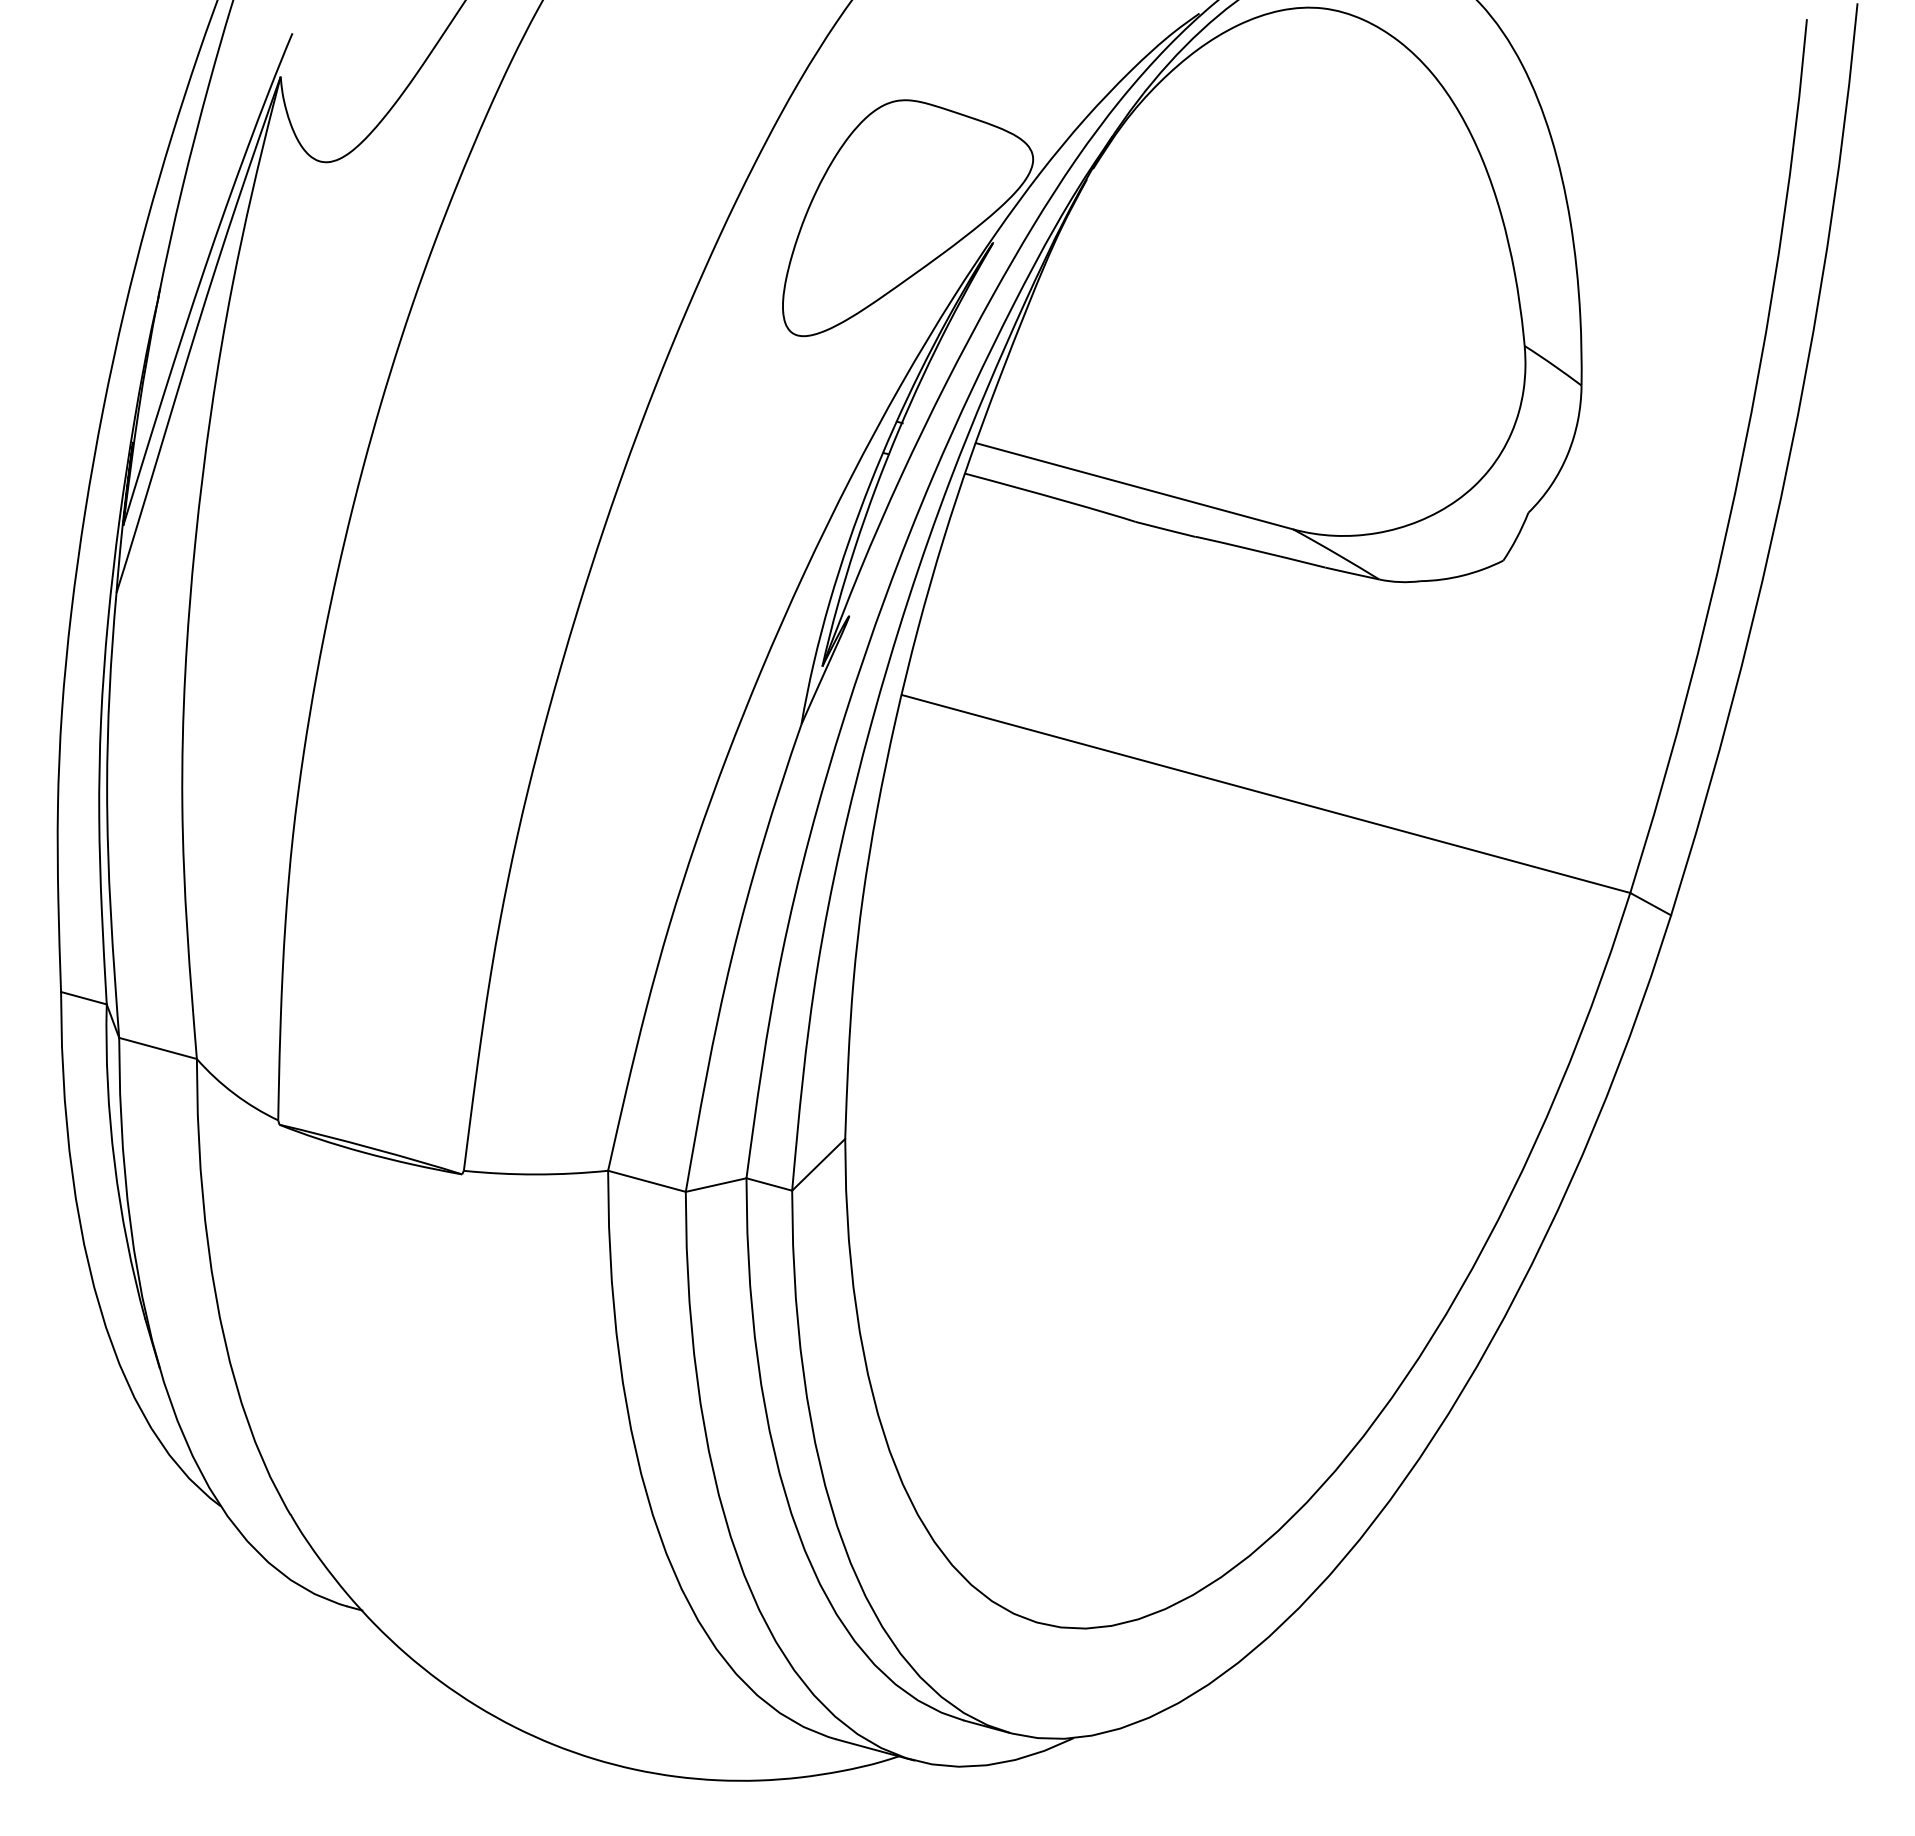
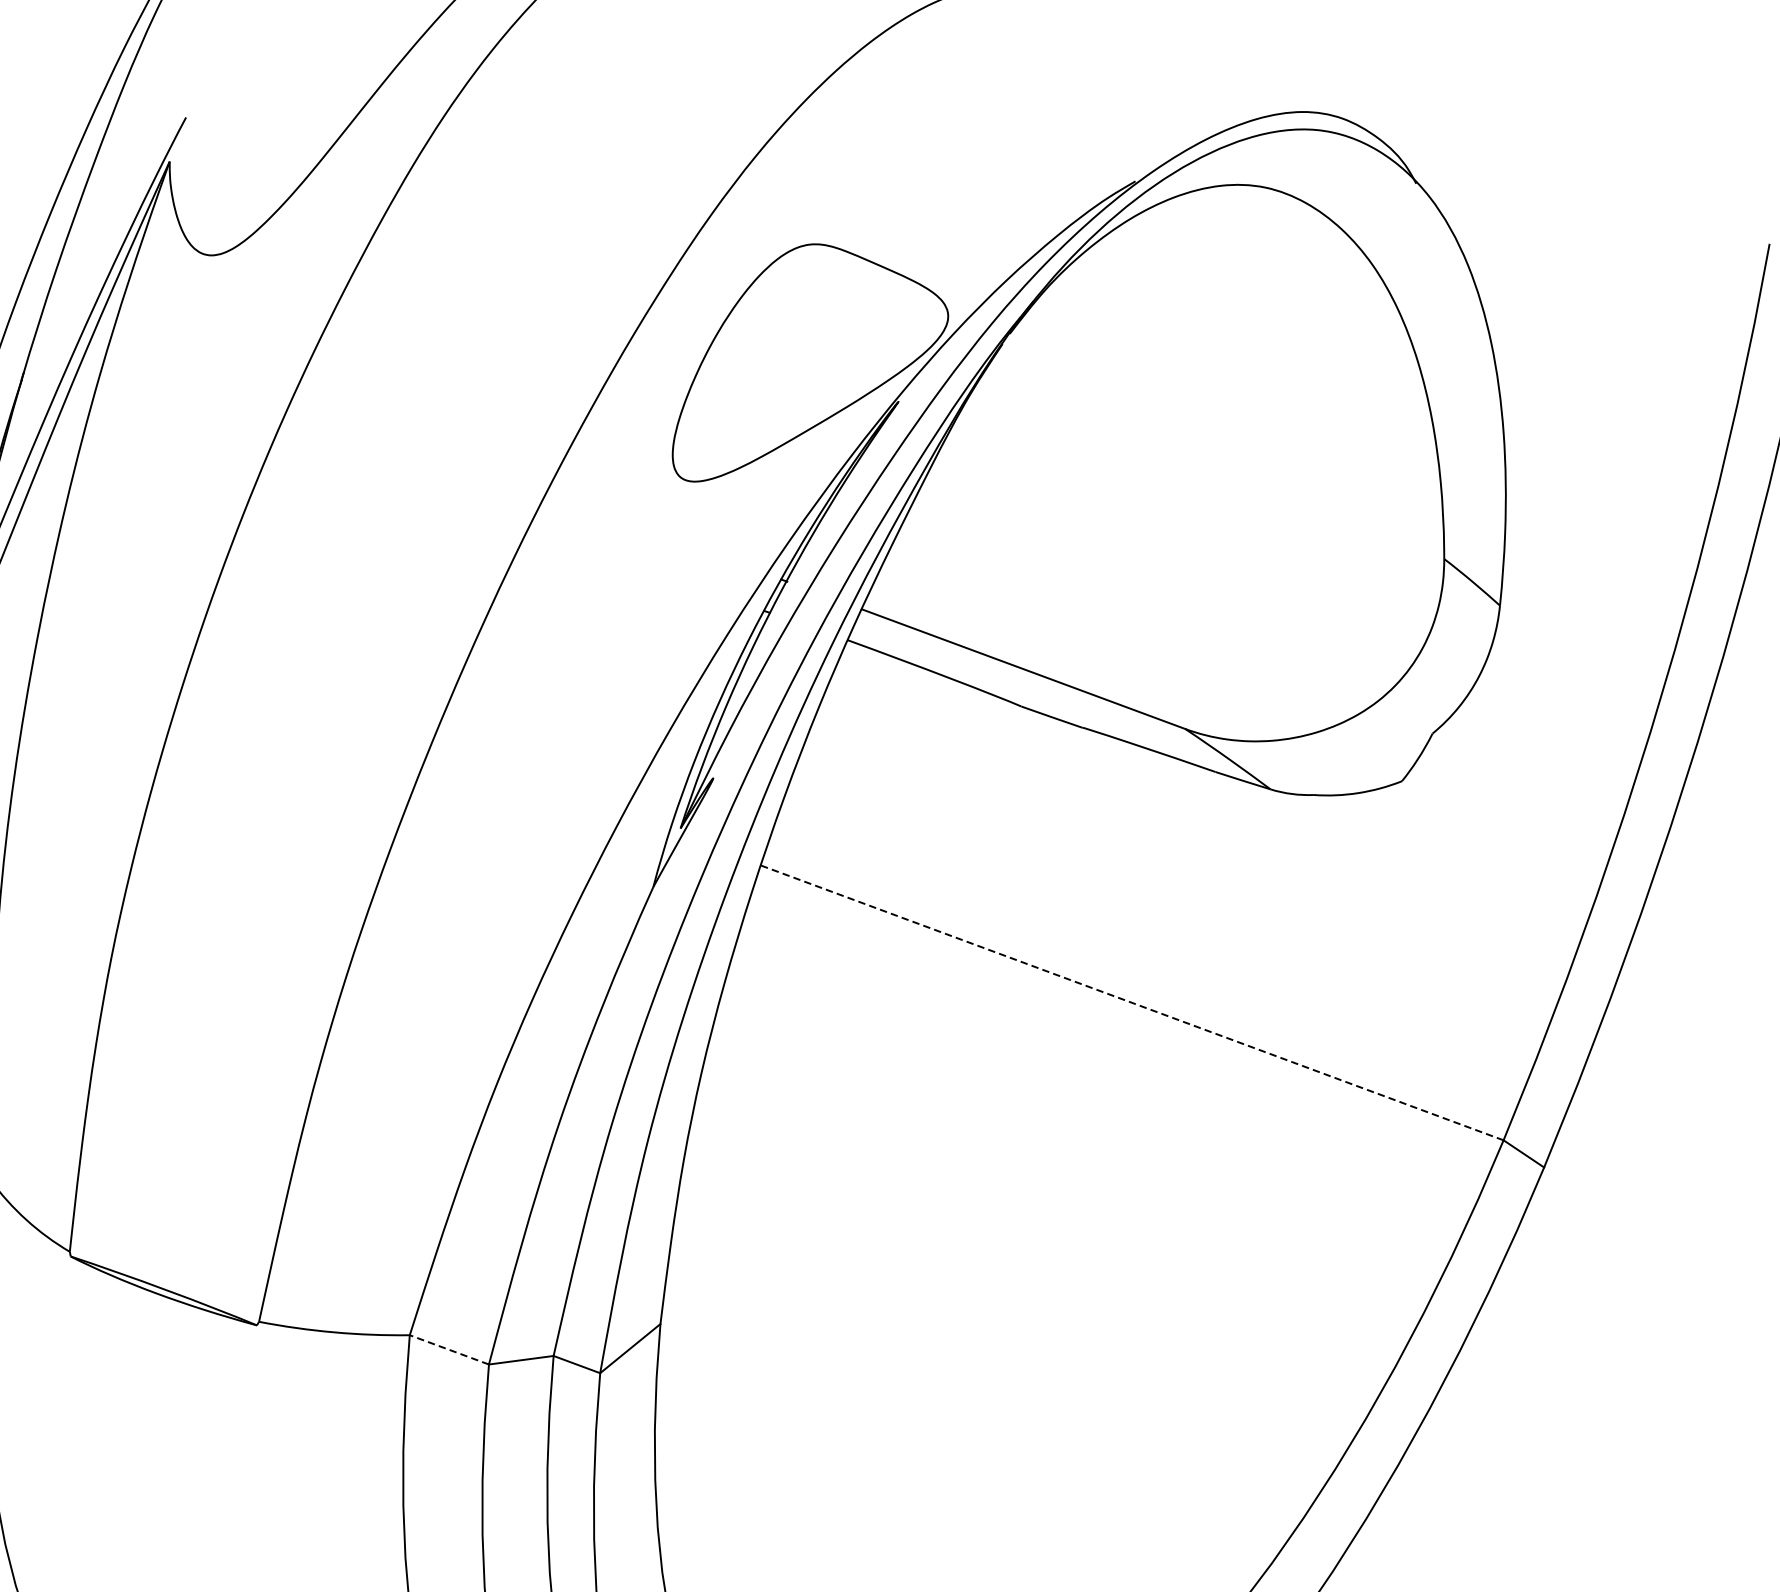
line: (1266, 794) -> (1132, 1003), solid -> dashed
line: (646, 1181) -> (448, 1350), solid -> dashed

